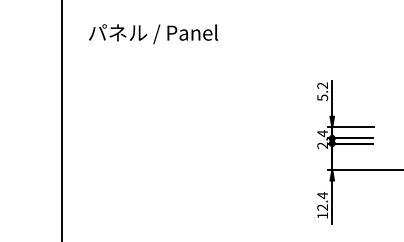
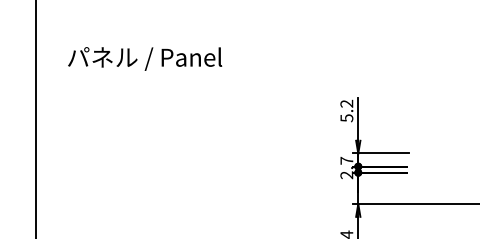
text: (153, 34) -> (145, 59), moved
text: (322, 133) -> (346, 160), 2.4 -> 2.7

